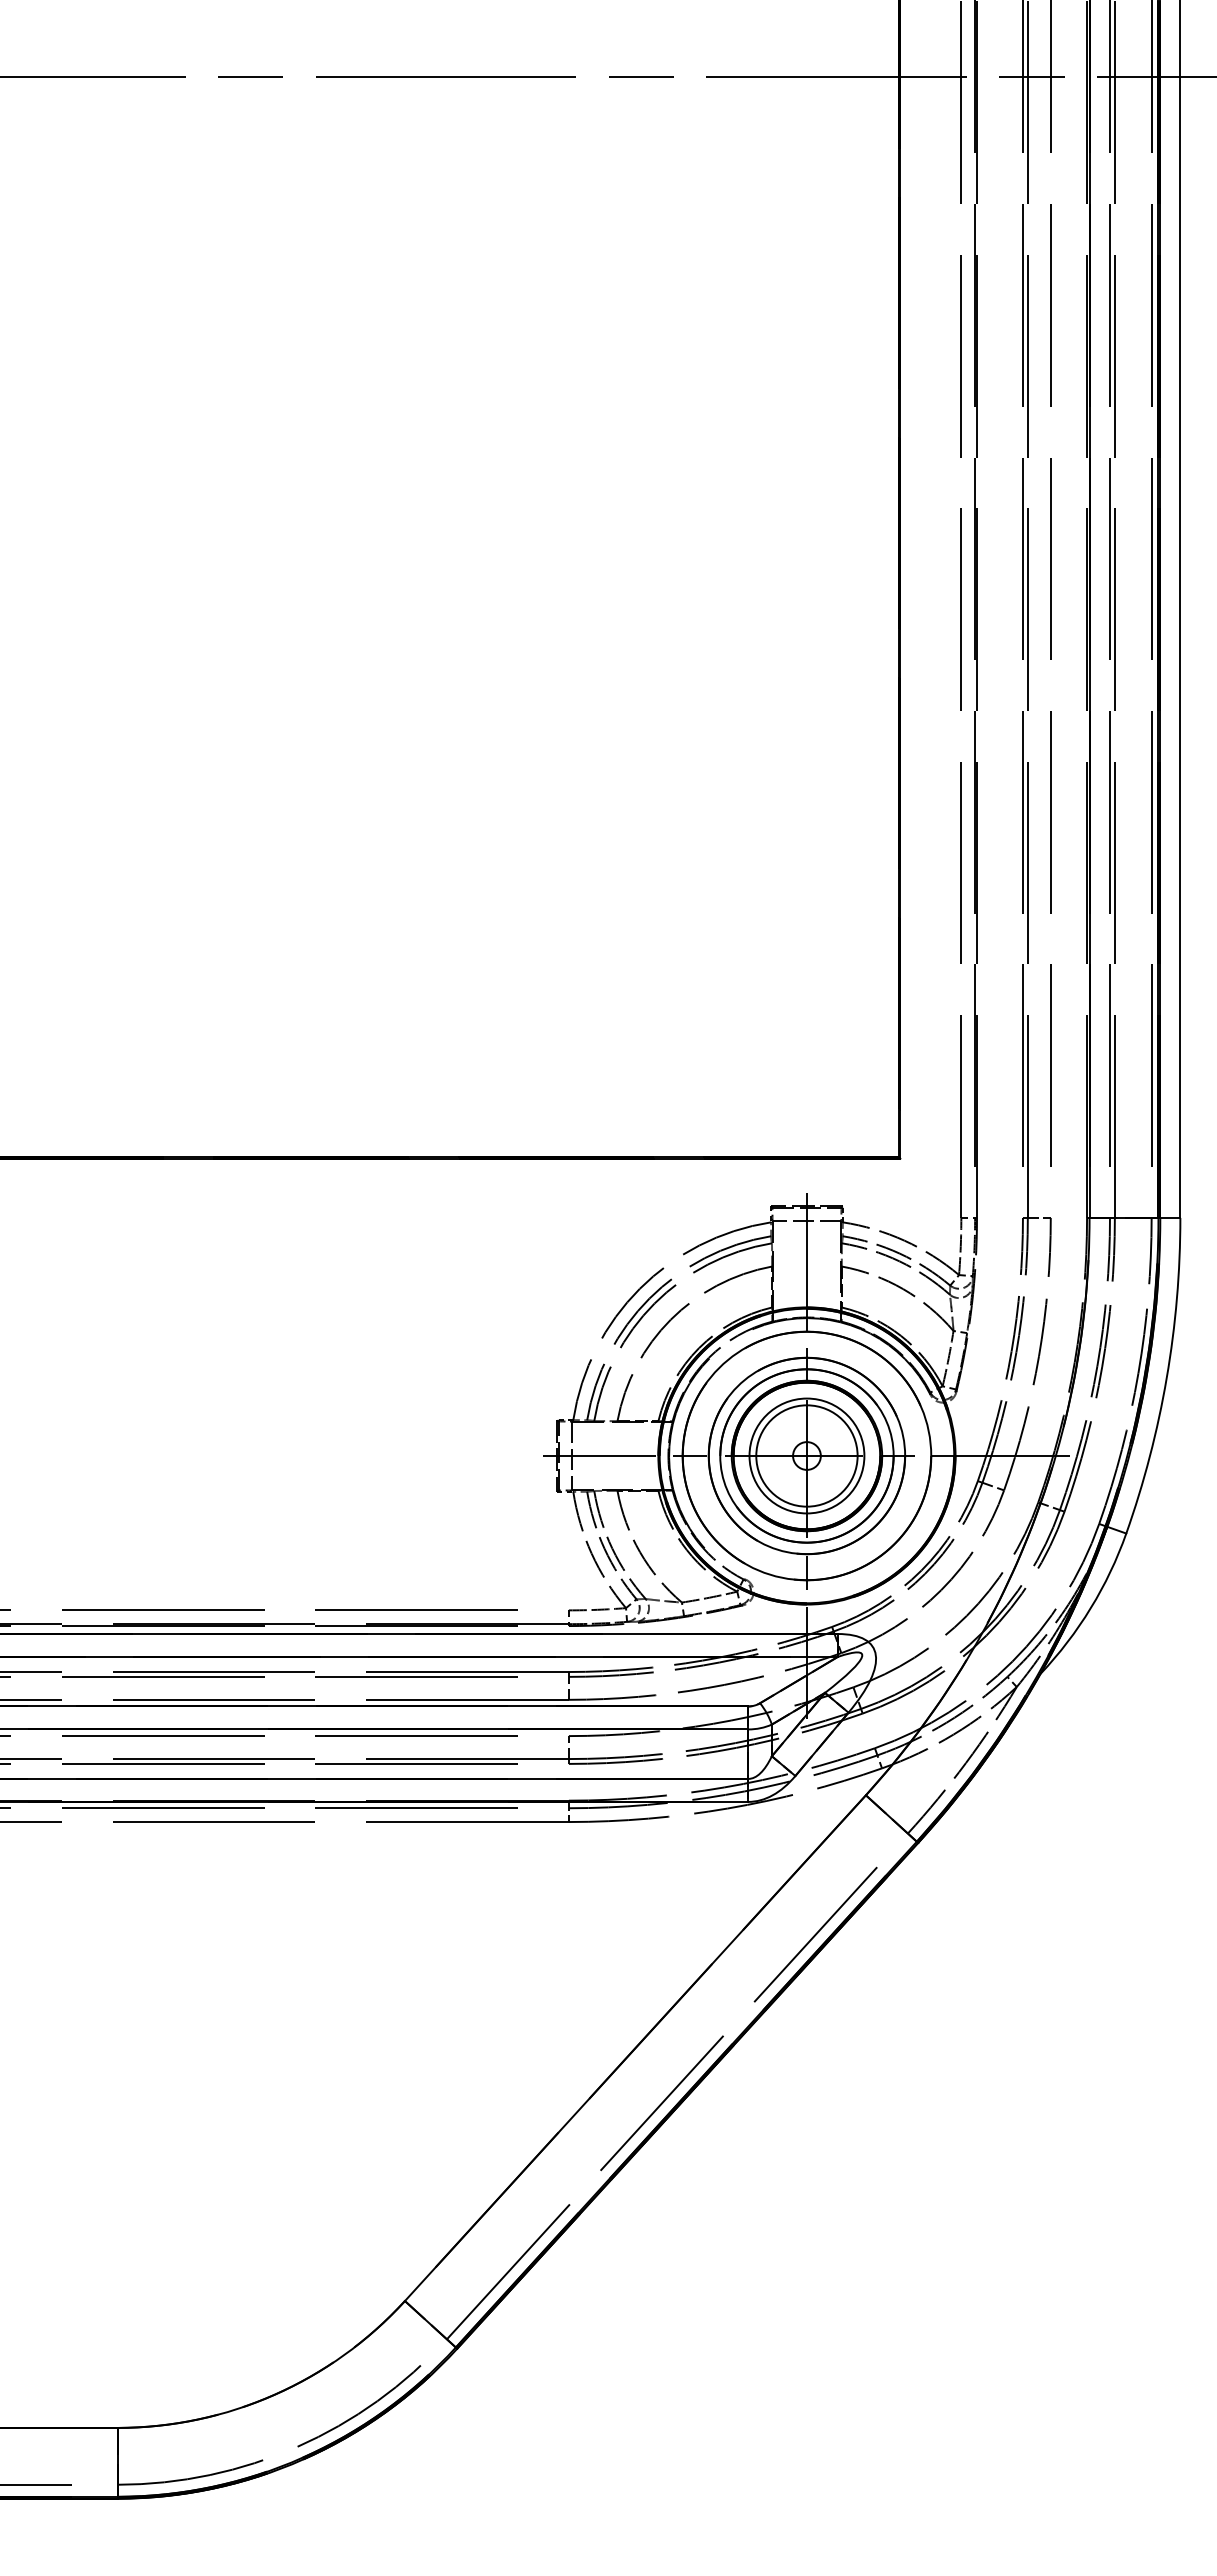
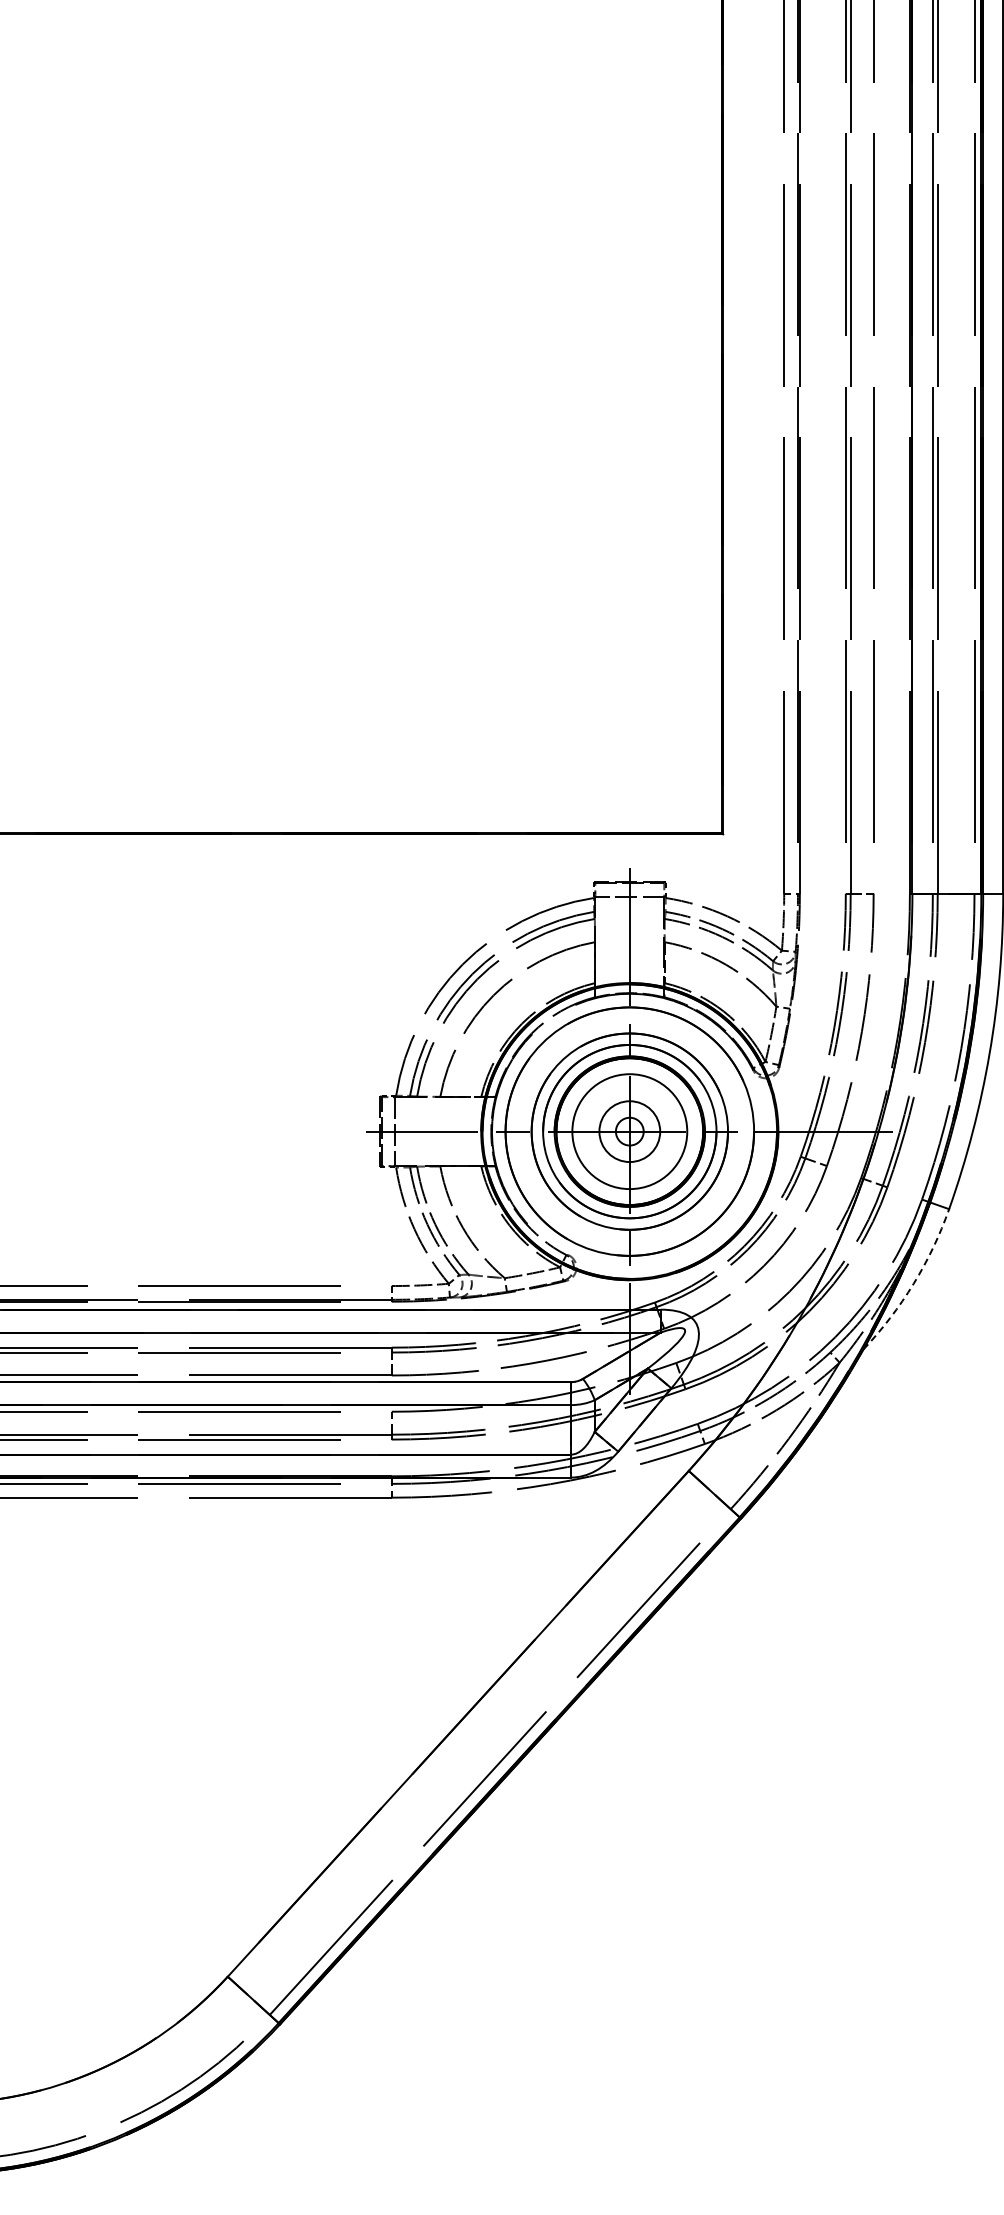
circle: (806, 1455) -> (629, 1131), size x0.6
arc: (1090, 1608) -> (913, 1284), solid -> dashed

